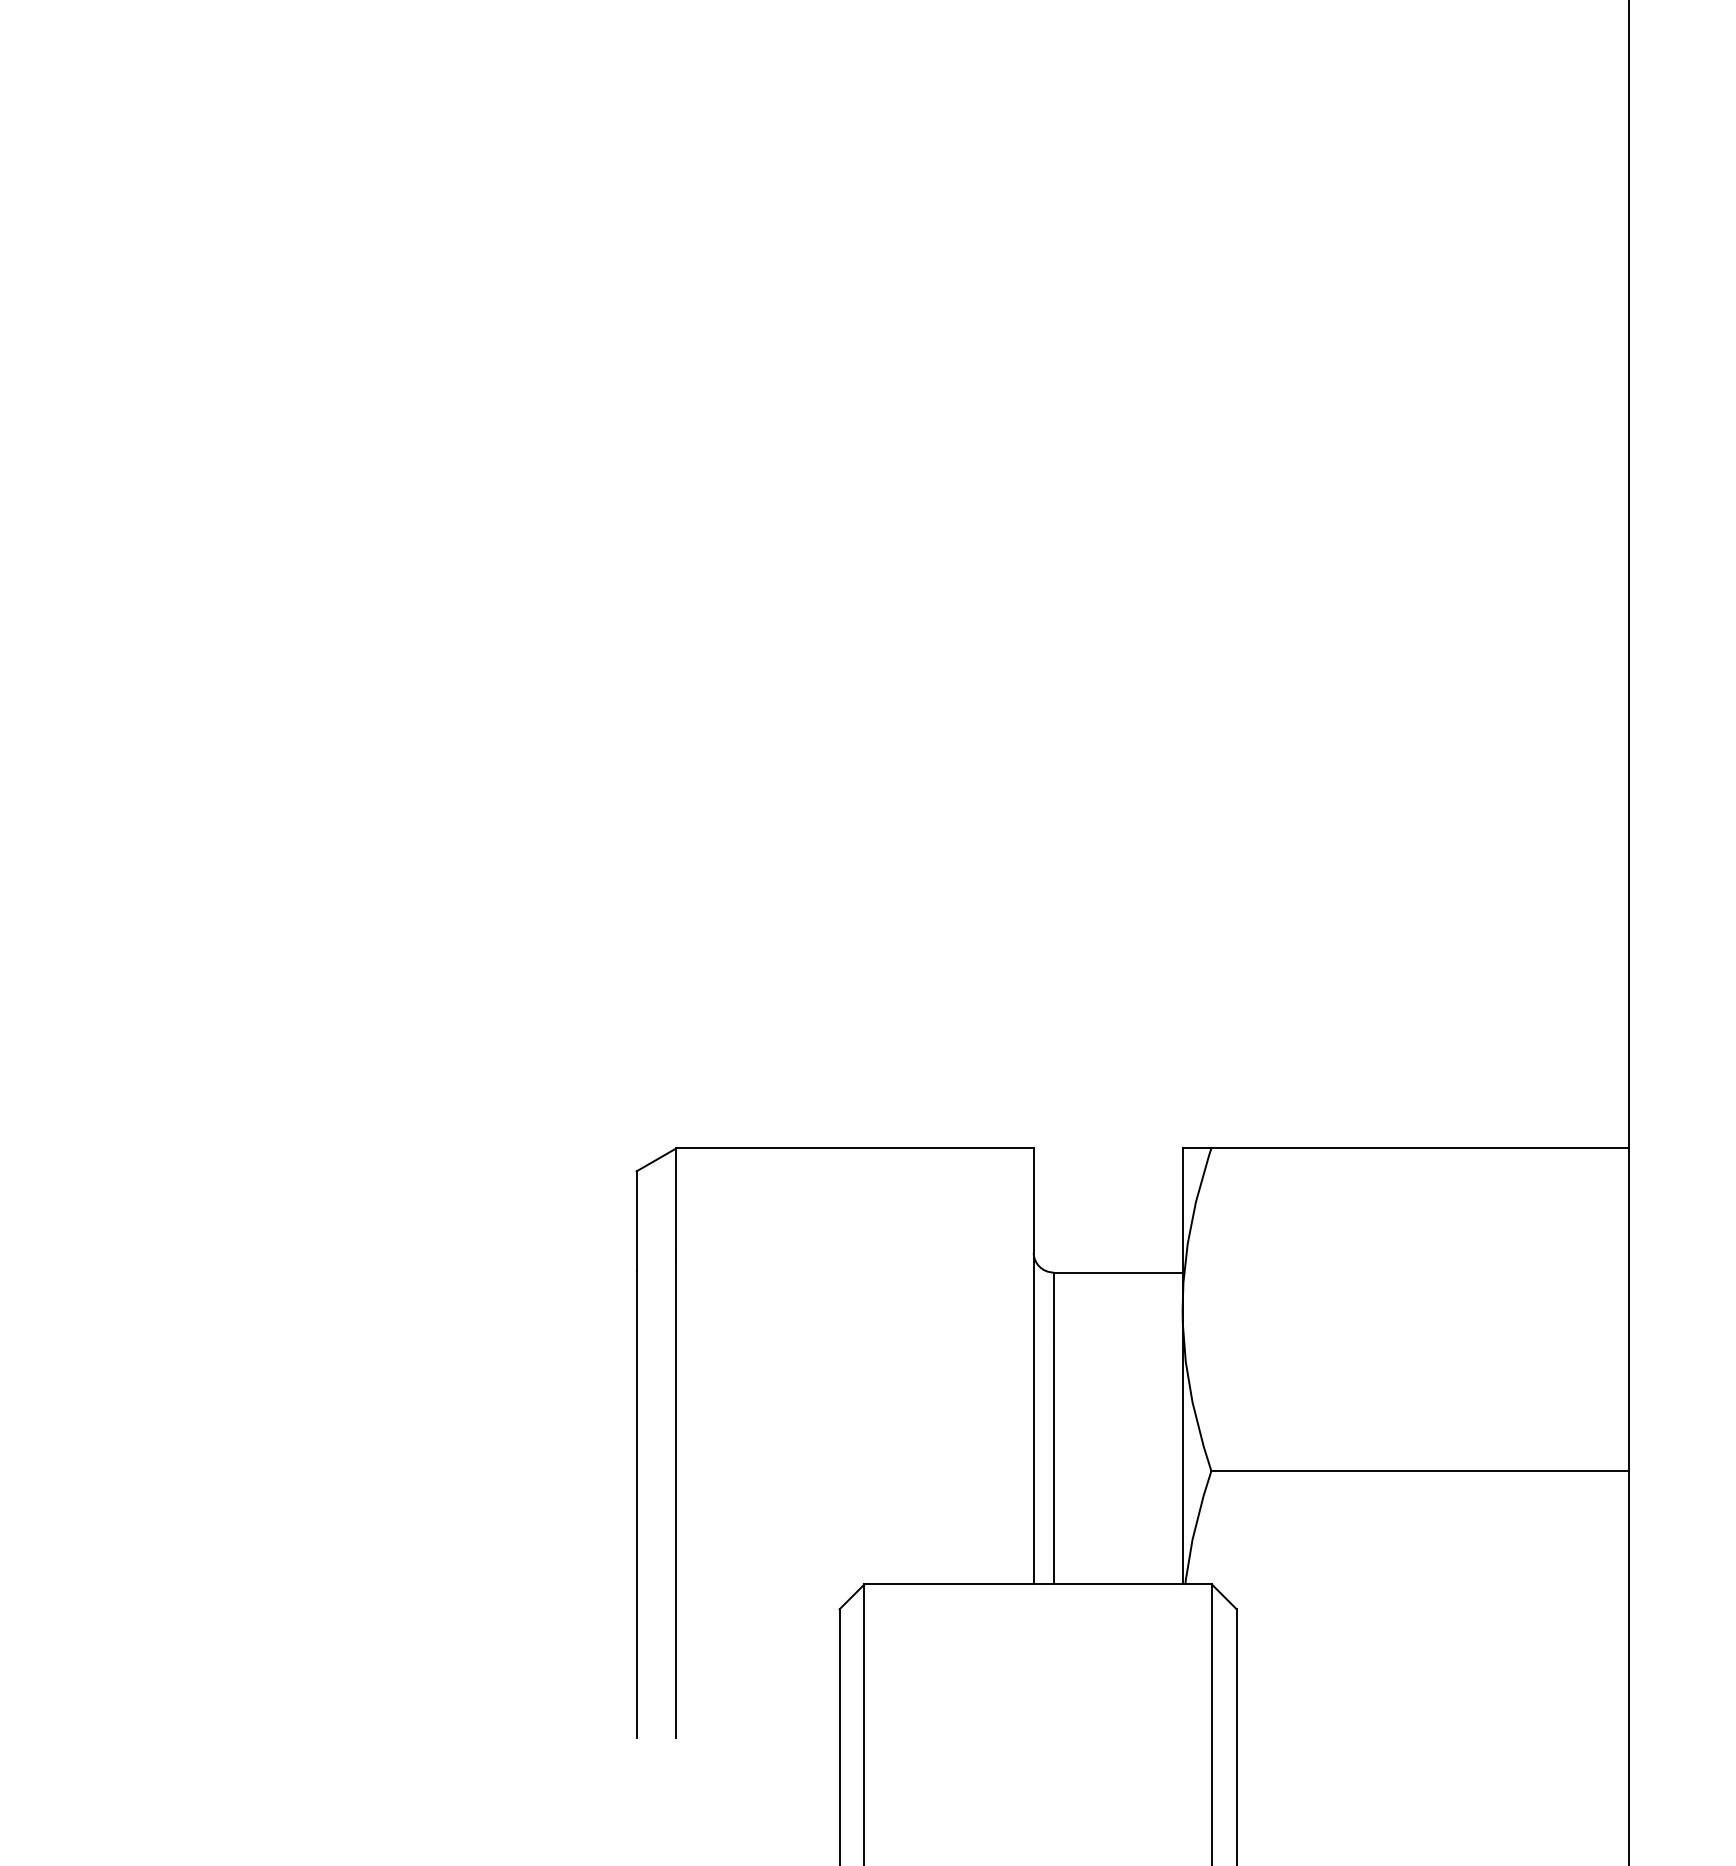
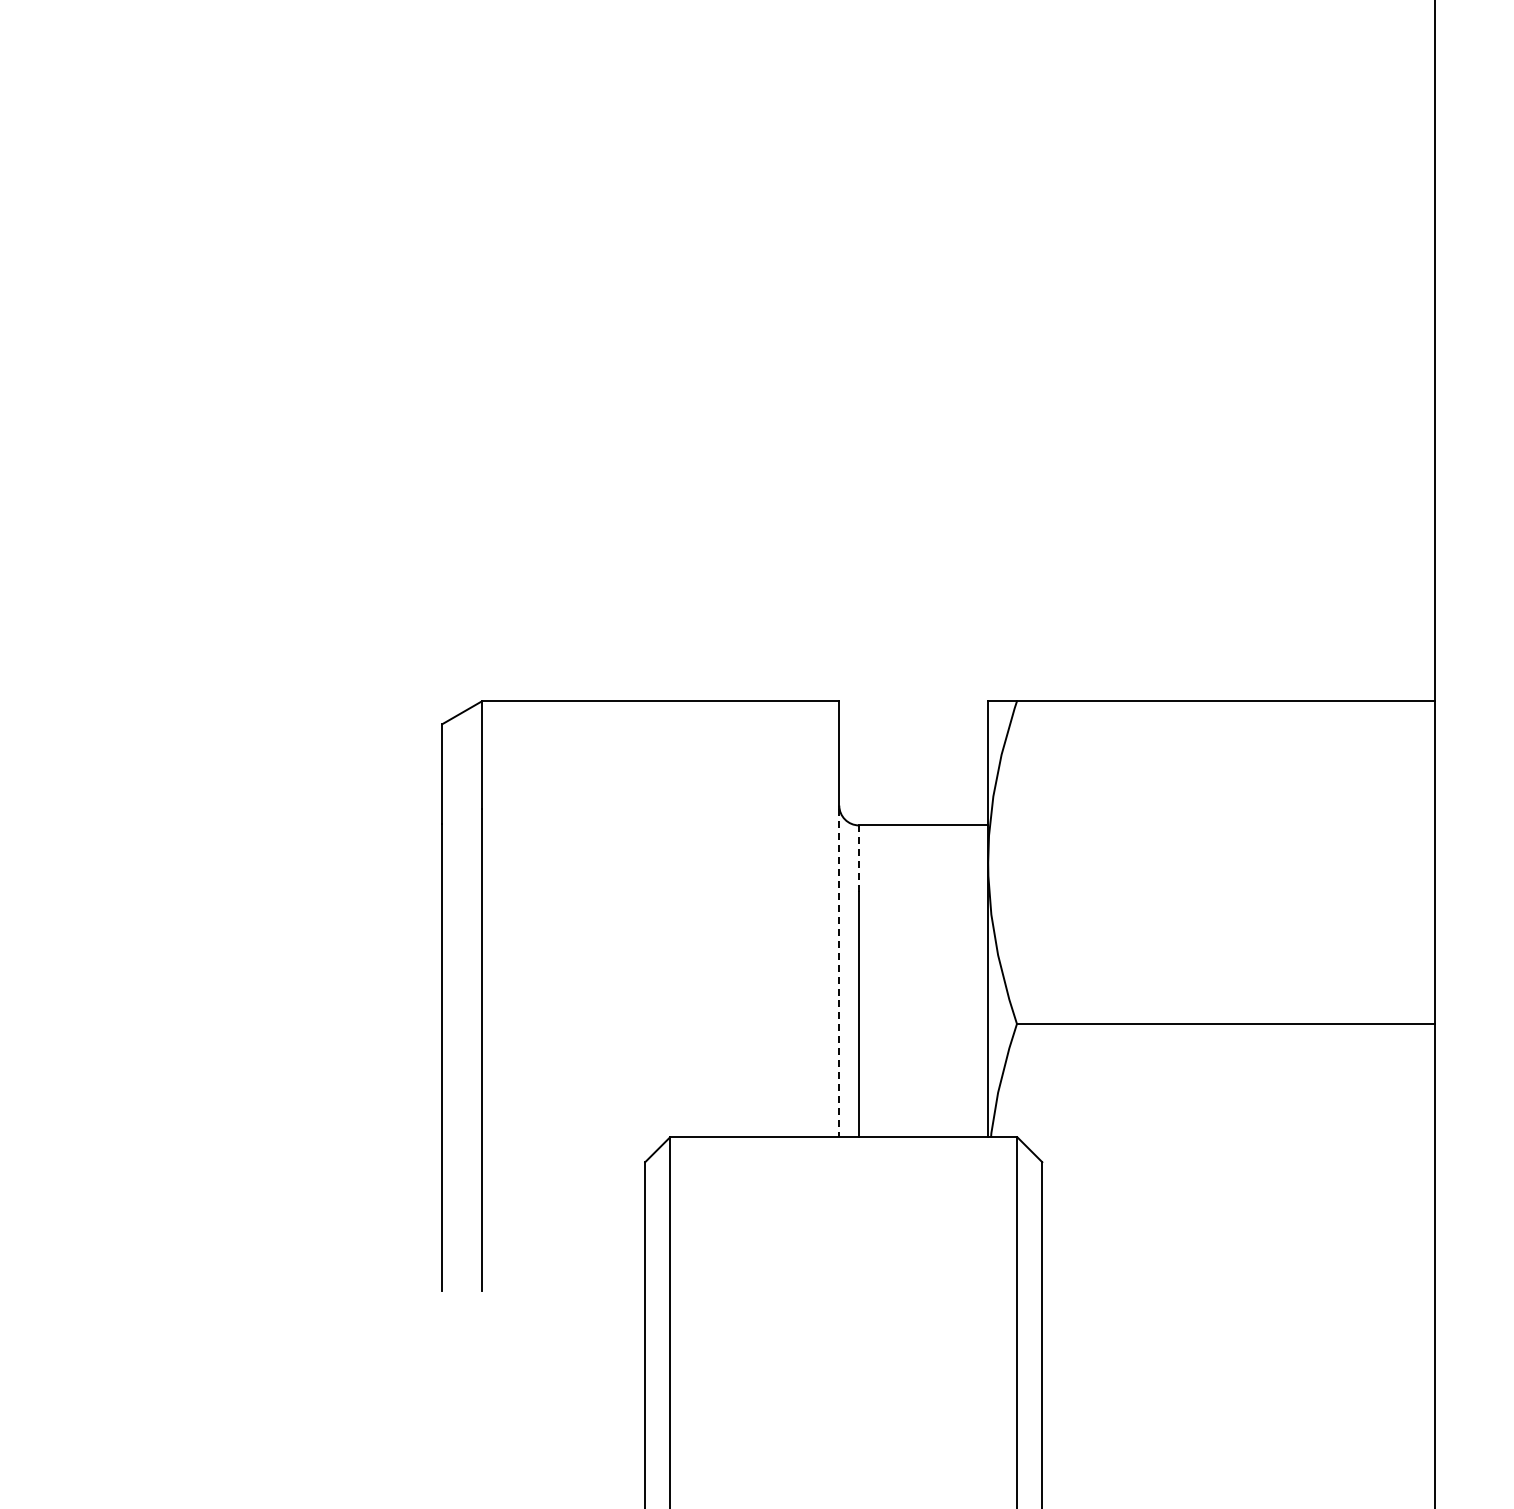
line: (1053, 1306) -> (859, 859), solid -> dashed
line: (1033, 1420) -> (839, 973), solid -> dashed

